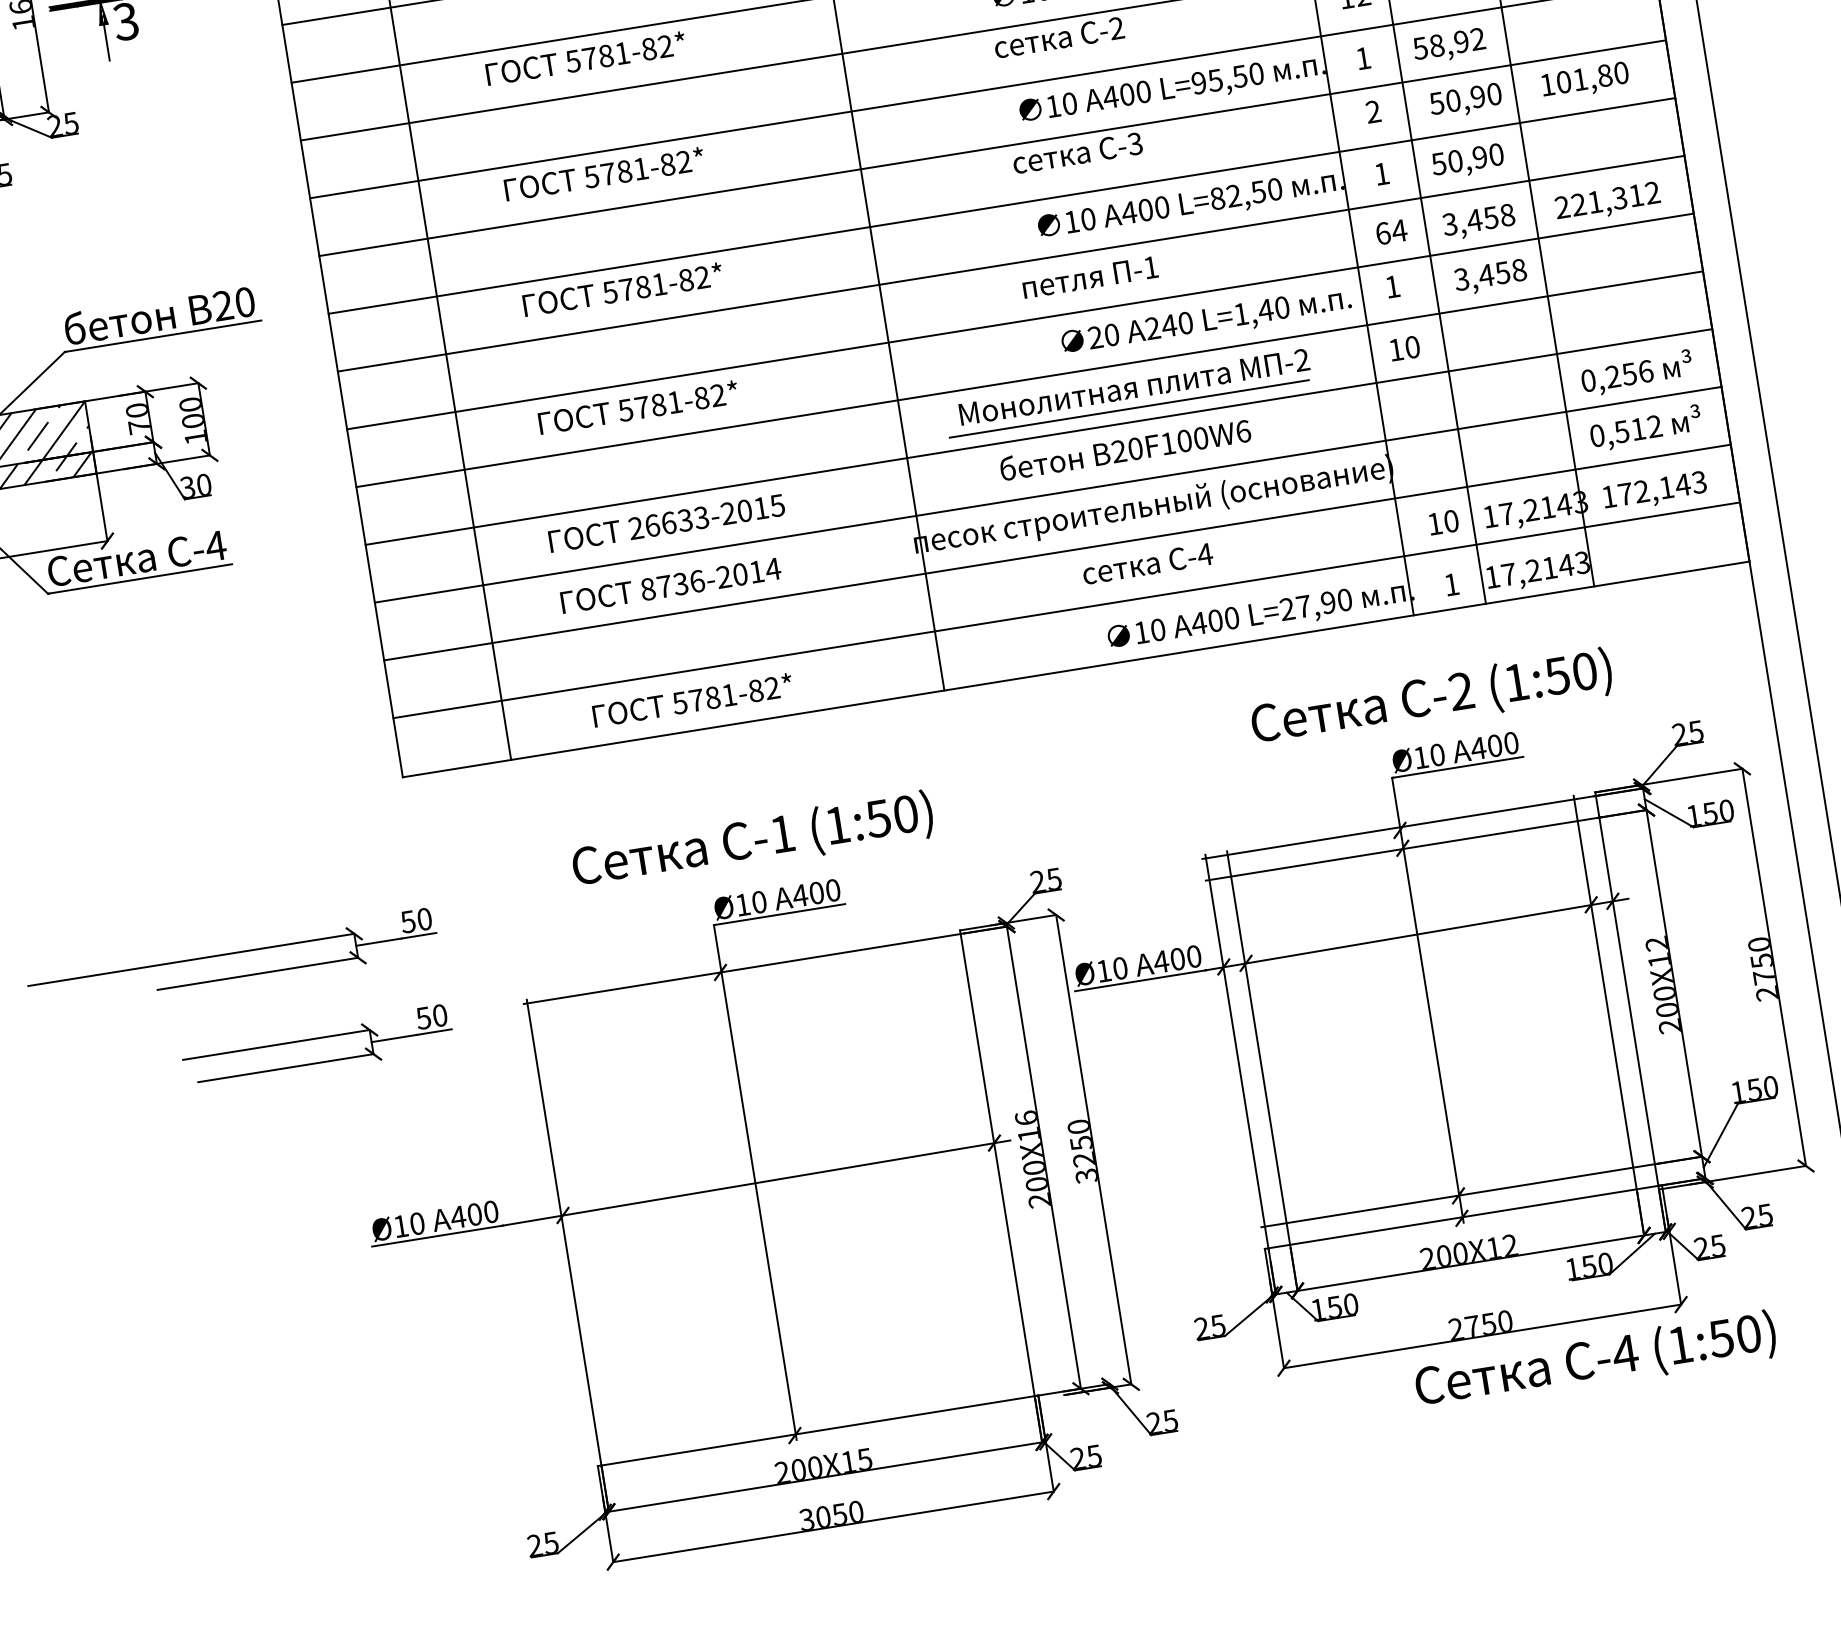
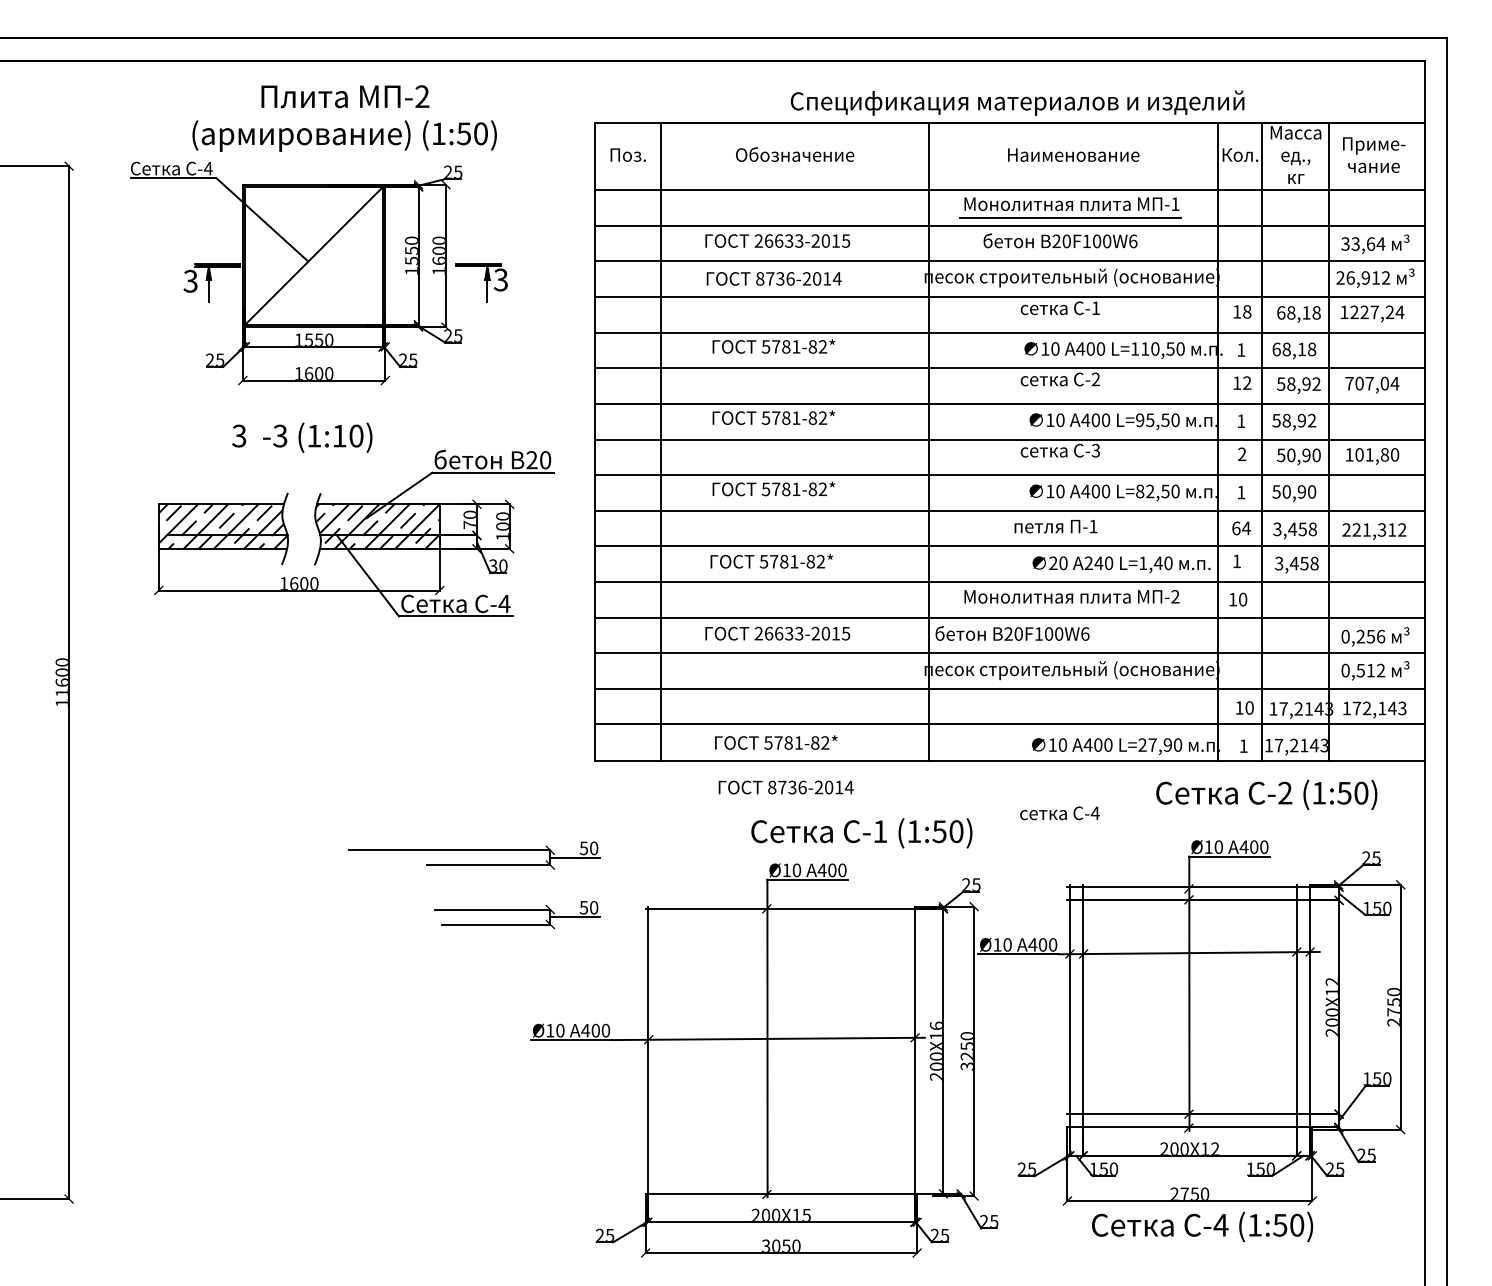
line: (1128, 409) -> (1066, 609), removed
text: (1125, 449) -> (1012, 633), moved
text: (1146, 564) -> (1059, 813), moved
text: (669, 585) -> (785, 787), moved
text: (1431, 698) -> (1266, 794), moved
text: (752, 842) -> (861, 833), moved
text: (1595, 1360) -> (1202, 1226), moved

